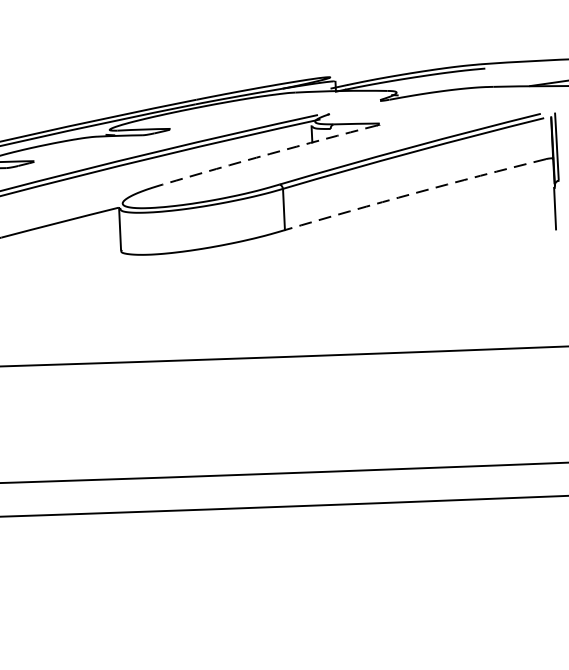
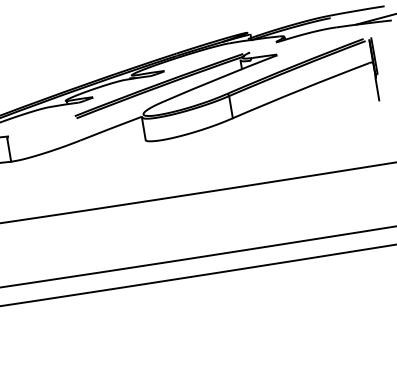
arc: (269, 154) -> (219, 78), dashed -> solid
arc: (414, 192) -> (300, 89), dashed -> solid

